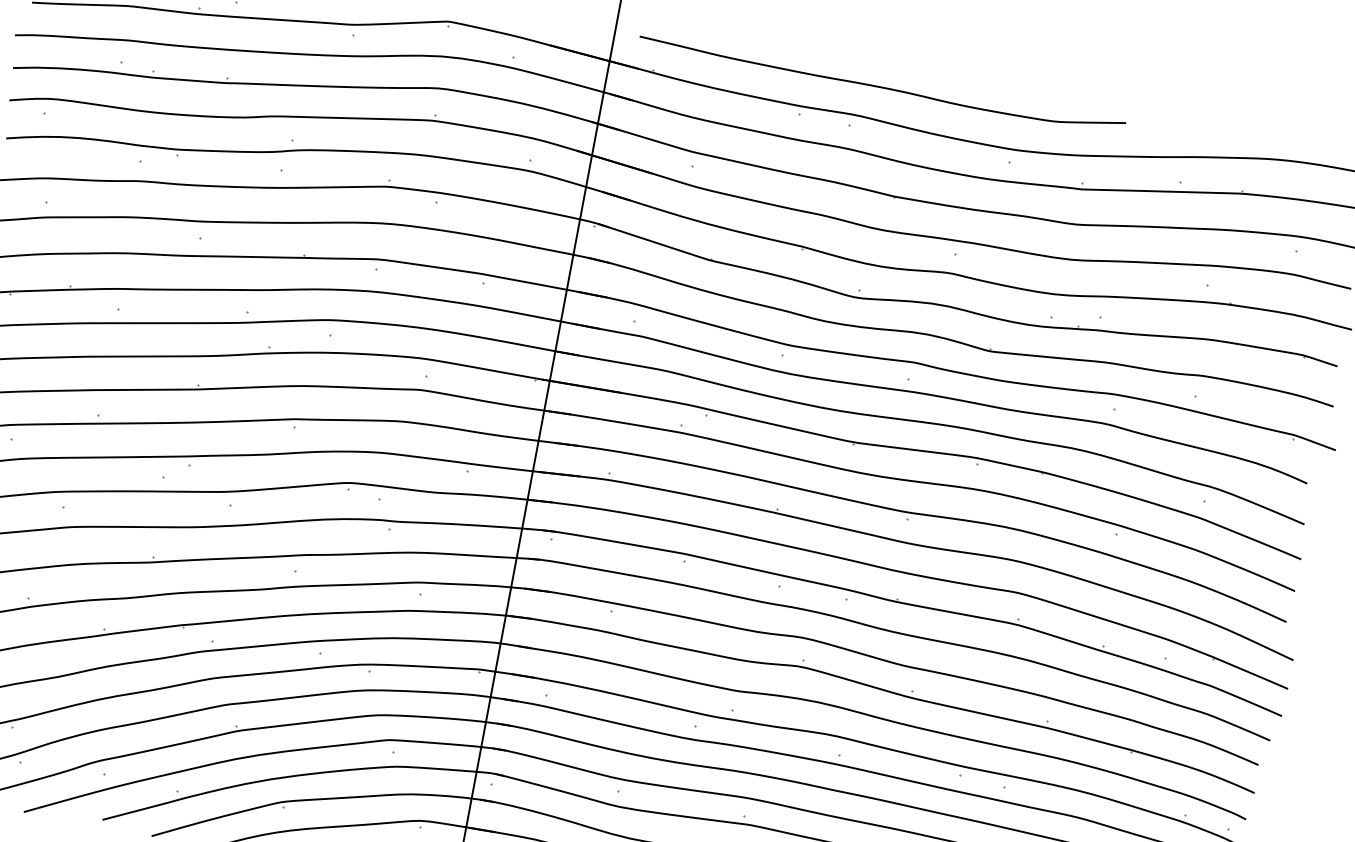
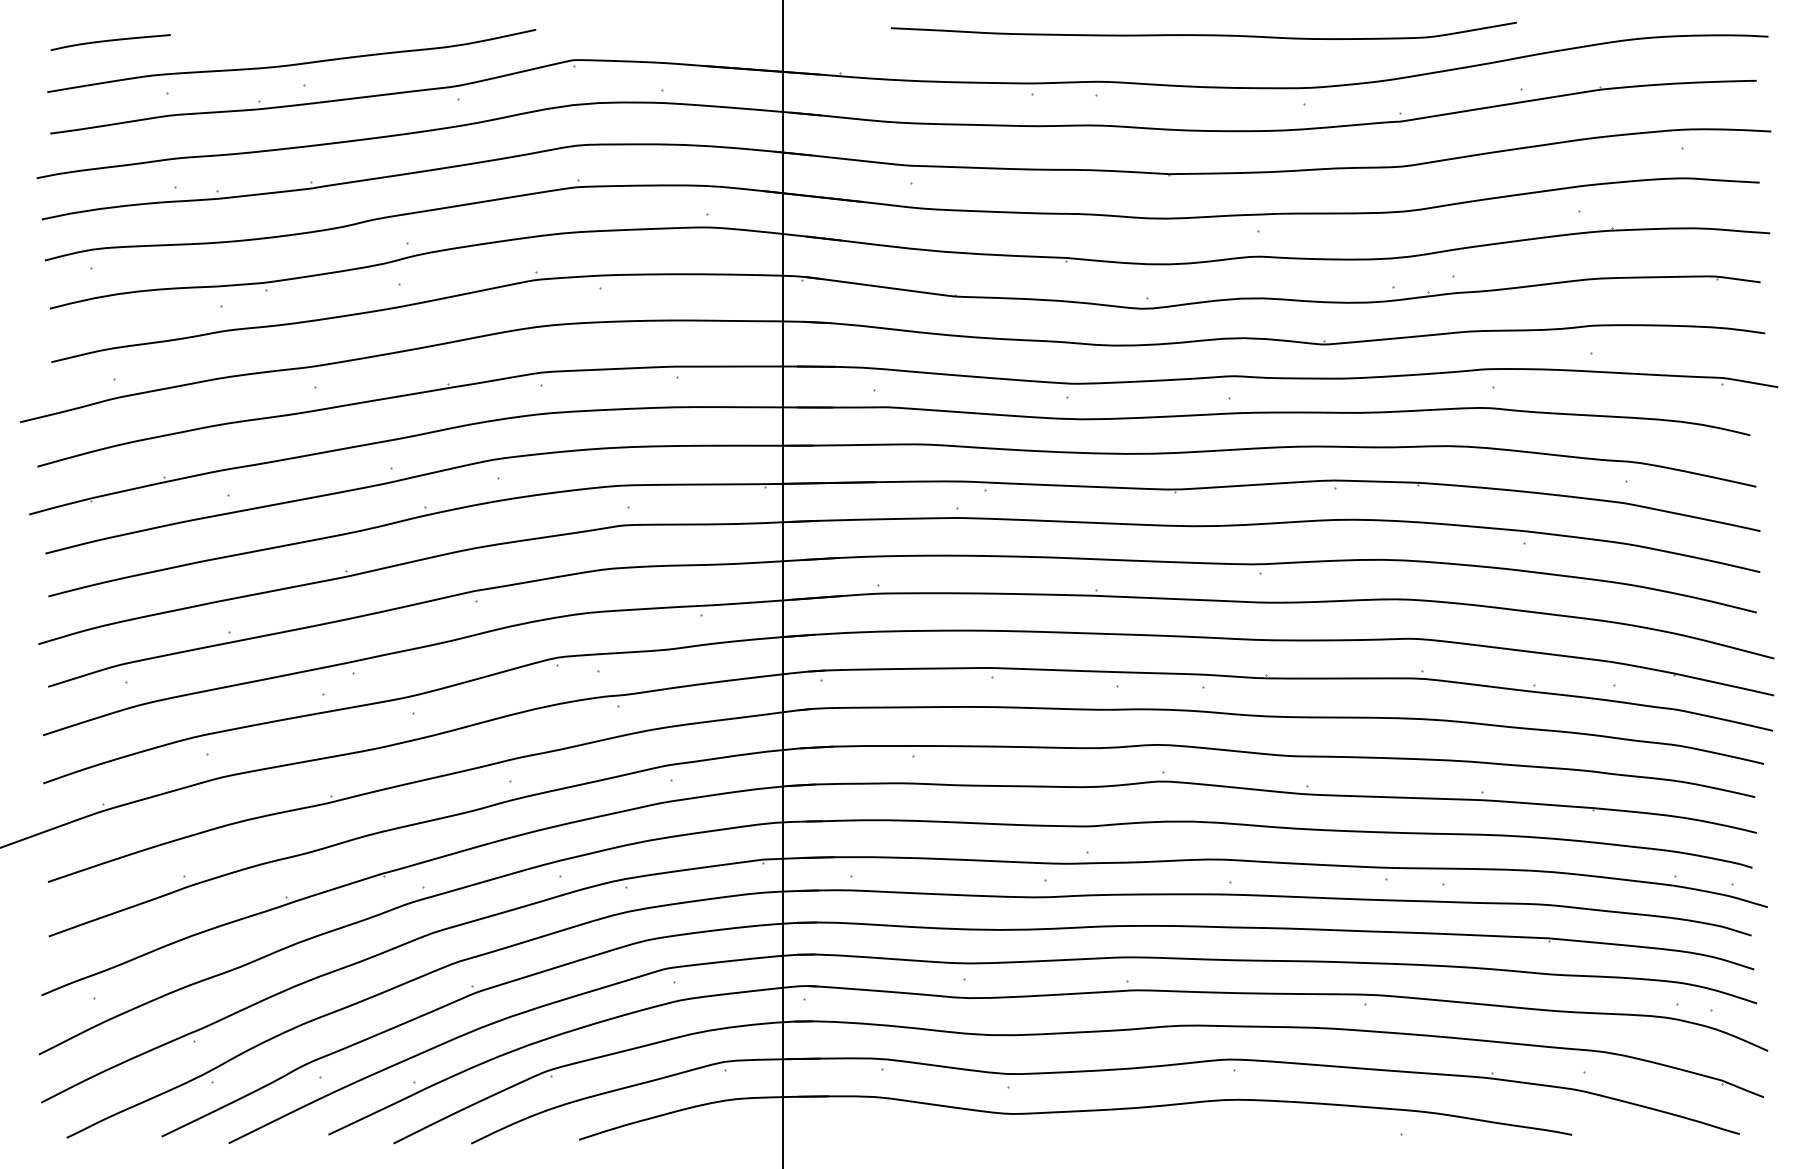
curve: (881, 86) -> (1203, 34), moved

